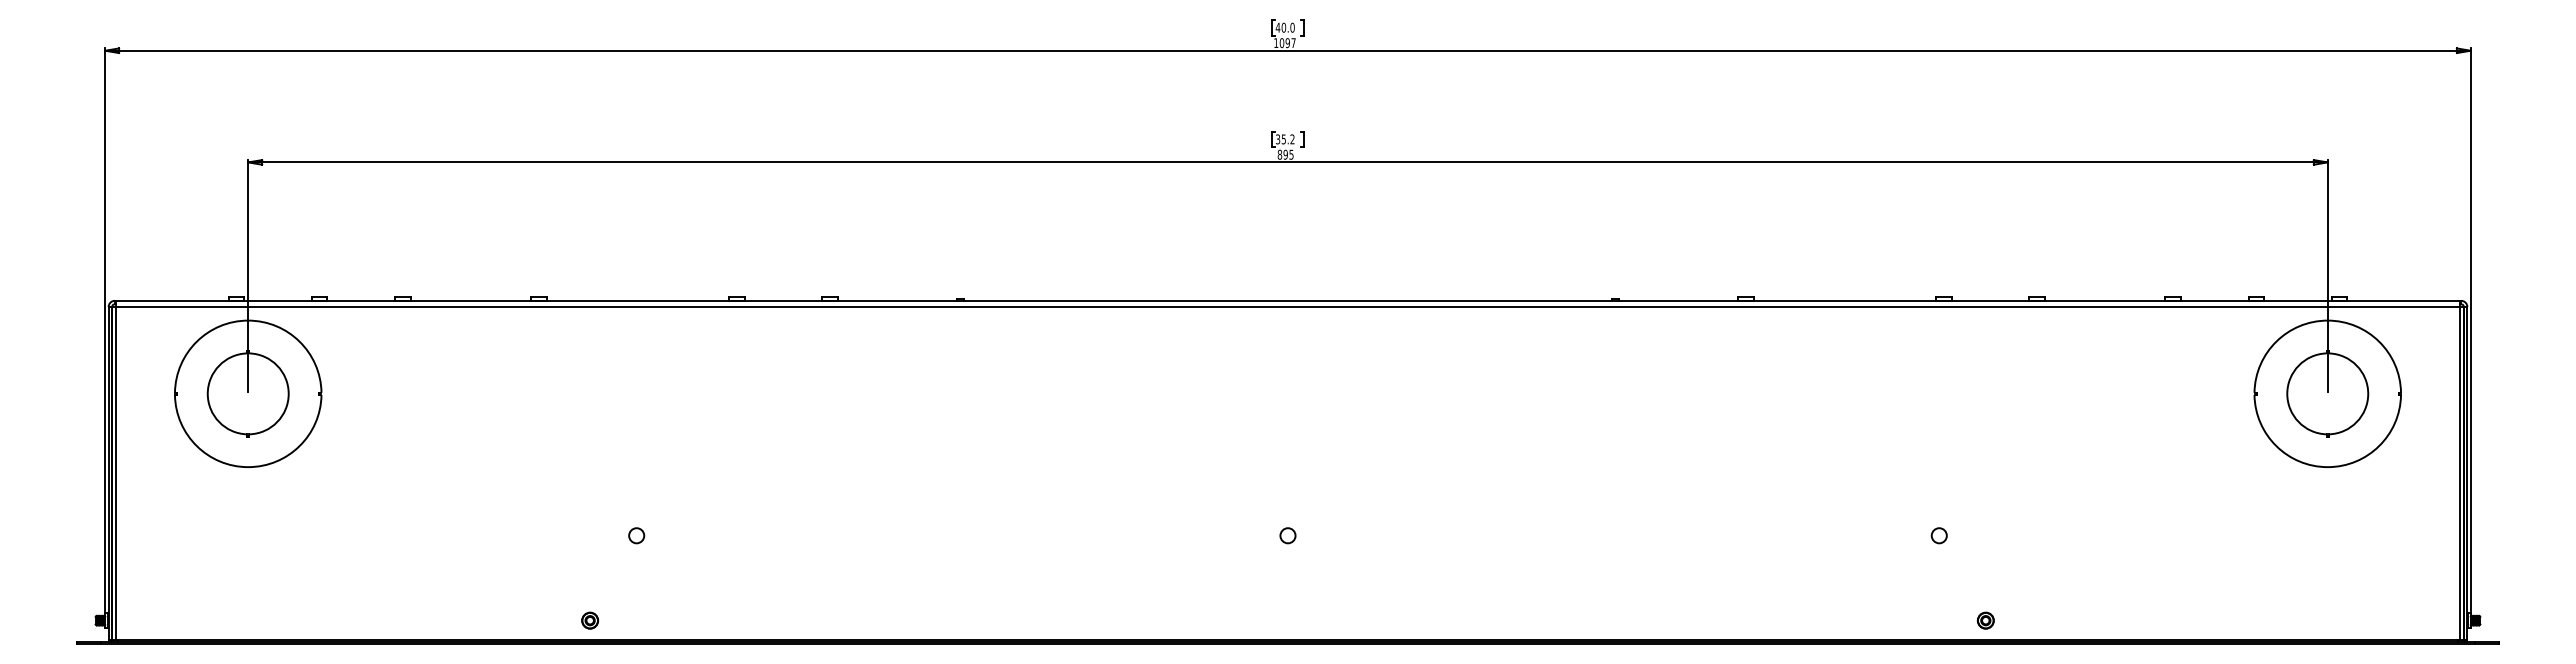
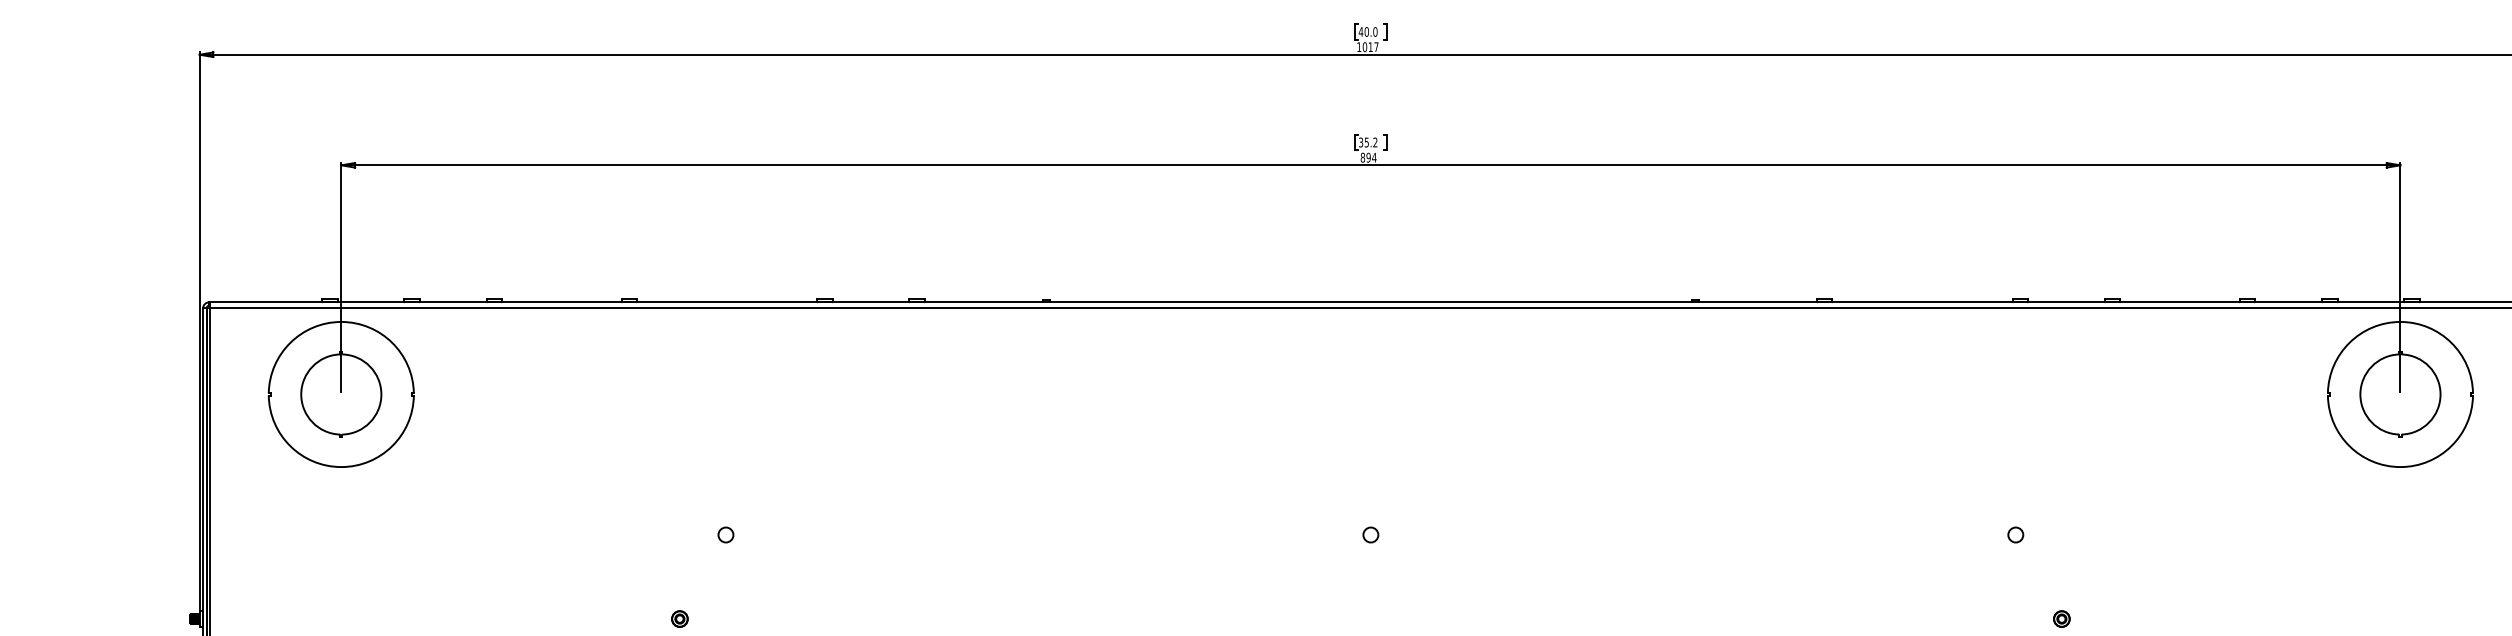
text: (1287, 43) -> (1370, 47), 1097 -> 1017
text: (1291, 154) -> (1374, 157), 895 -> 894

